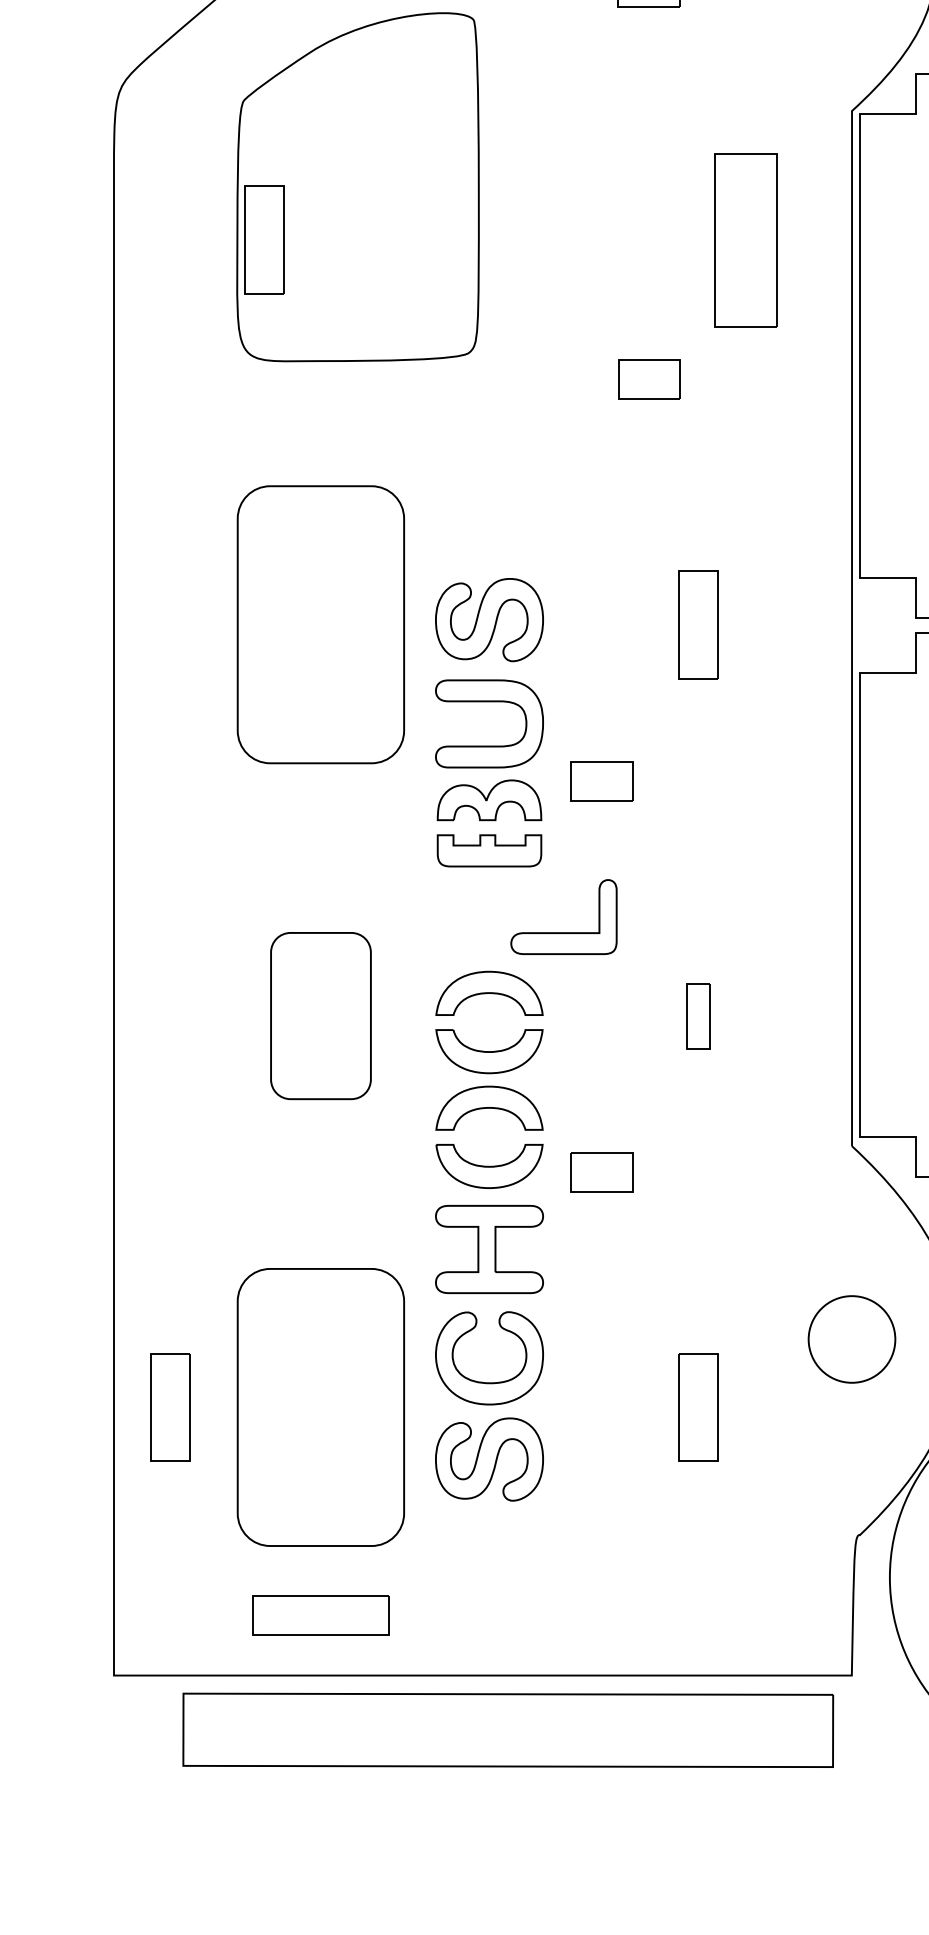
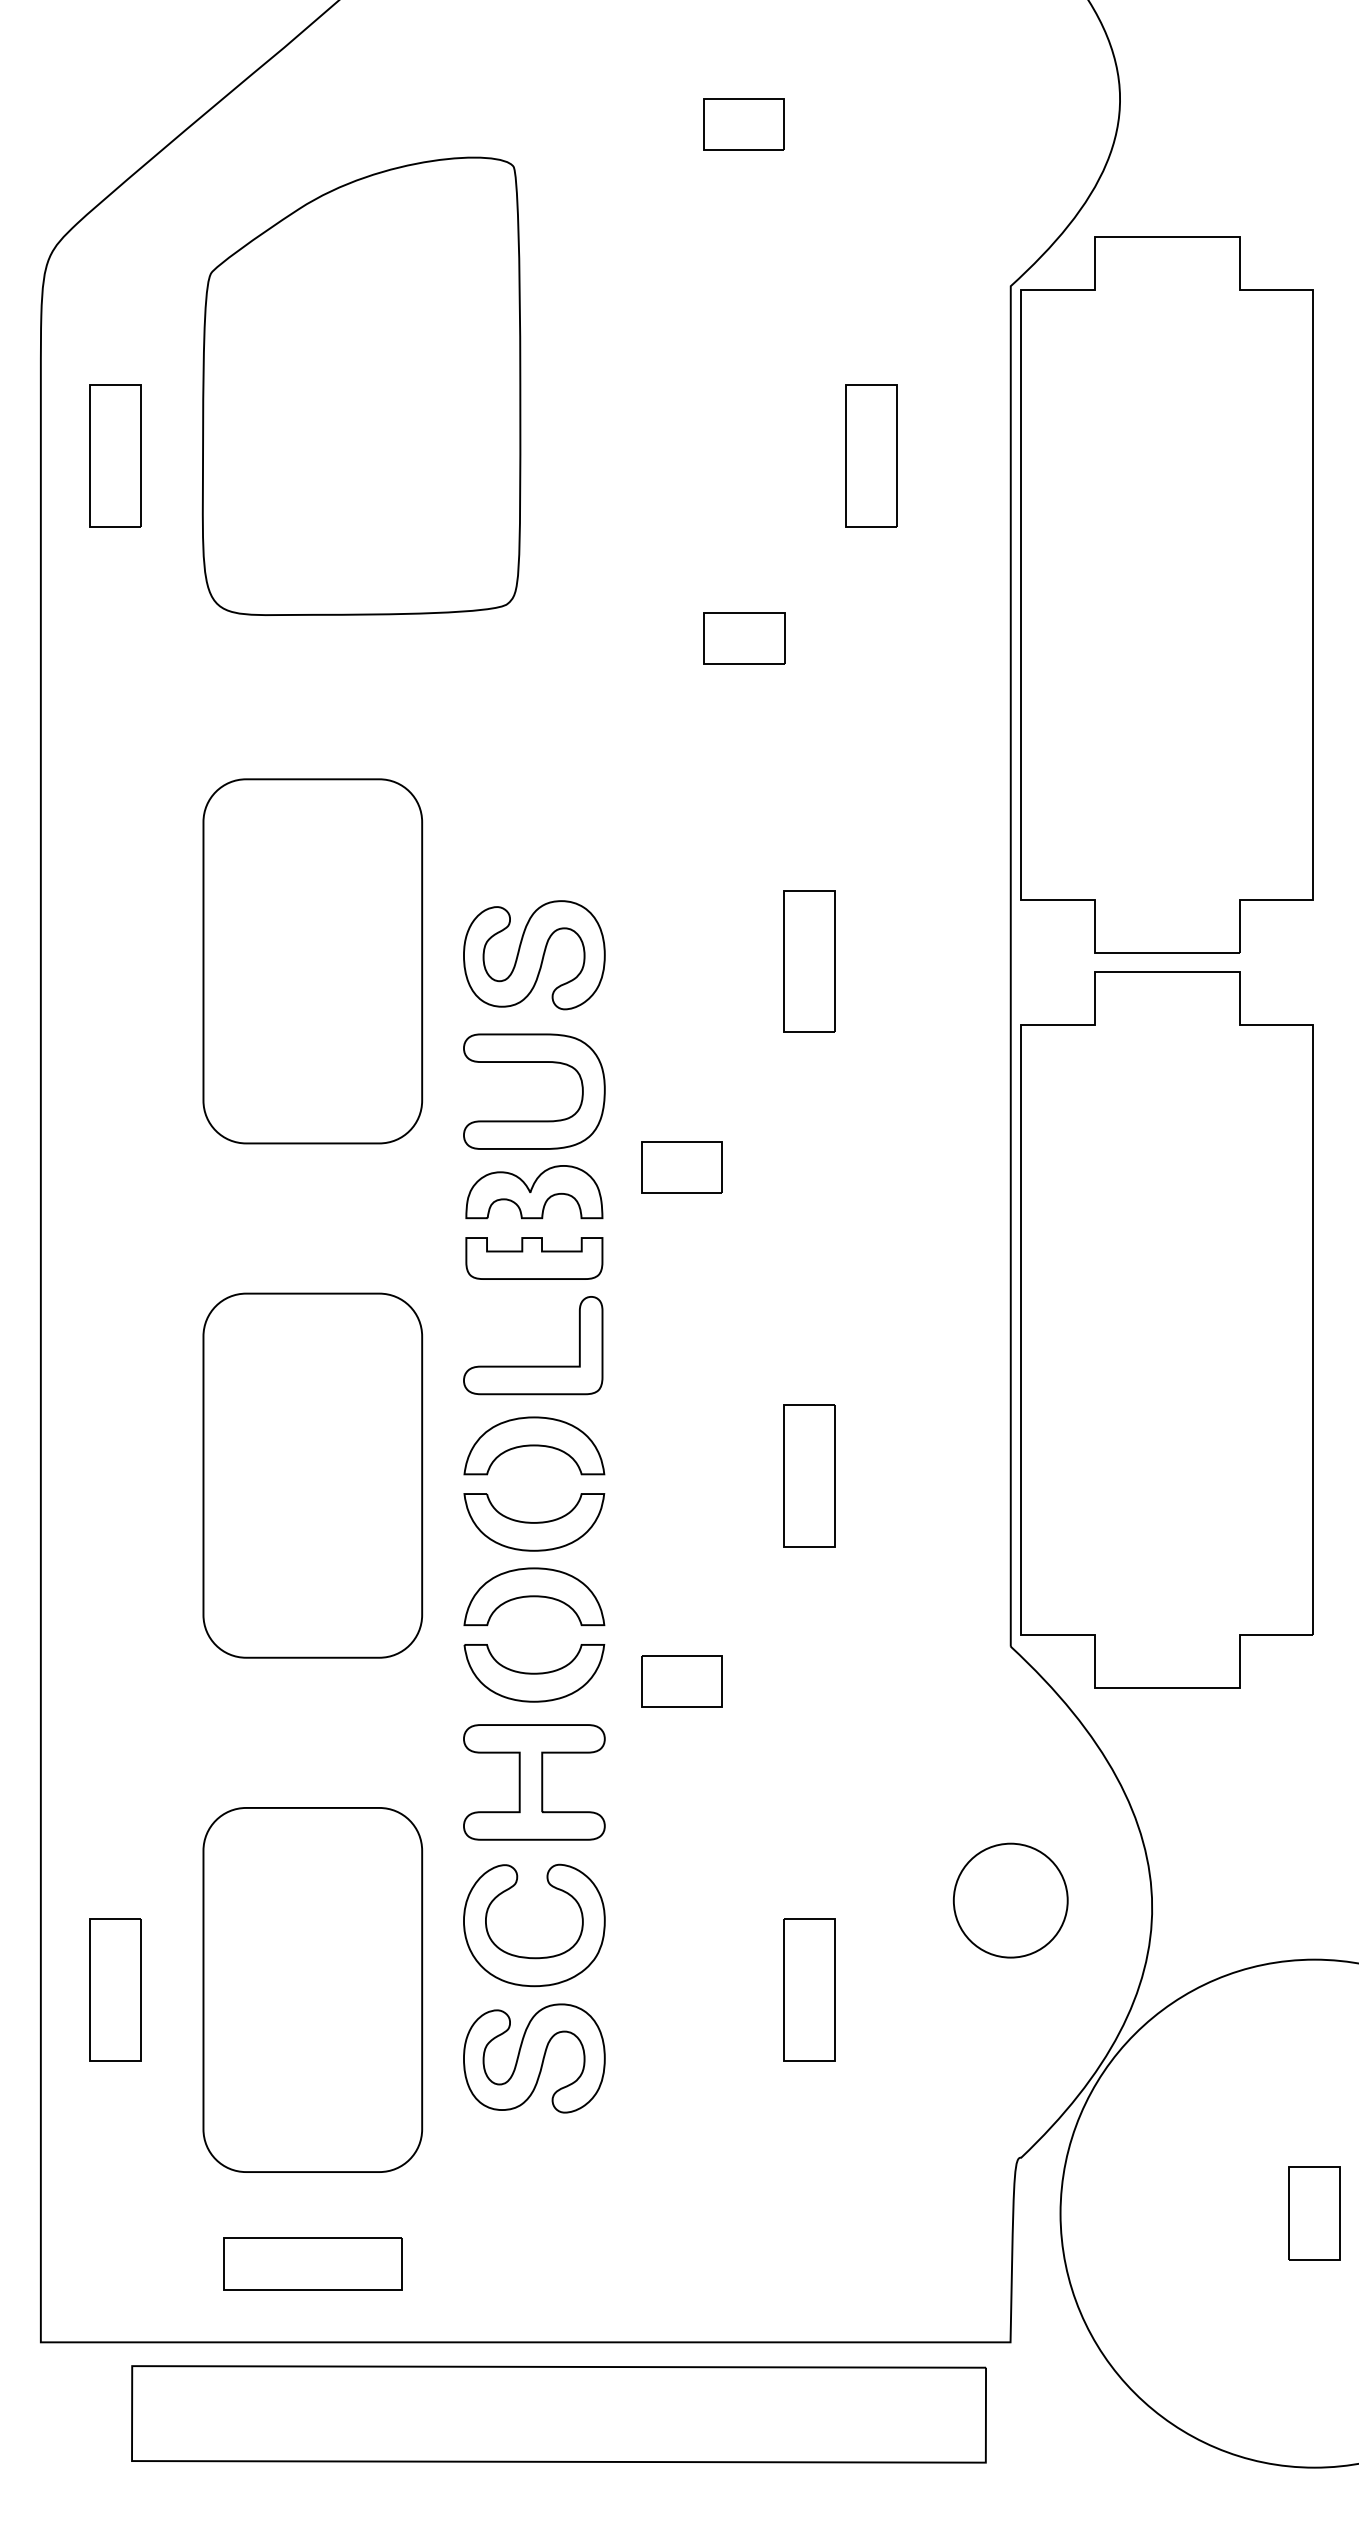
part: (264, 239) -> (115, 455), moved
part: (746, 239) -> (871, 455), size x0.62
part: (564, 932) -> (533, 1365), moved
part: (320, 1015) -> (312, 1475), size x1.67
part: (698, 1015) -> (809, 1475), size x1.67

